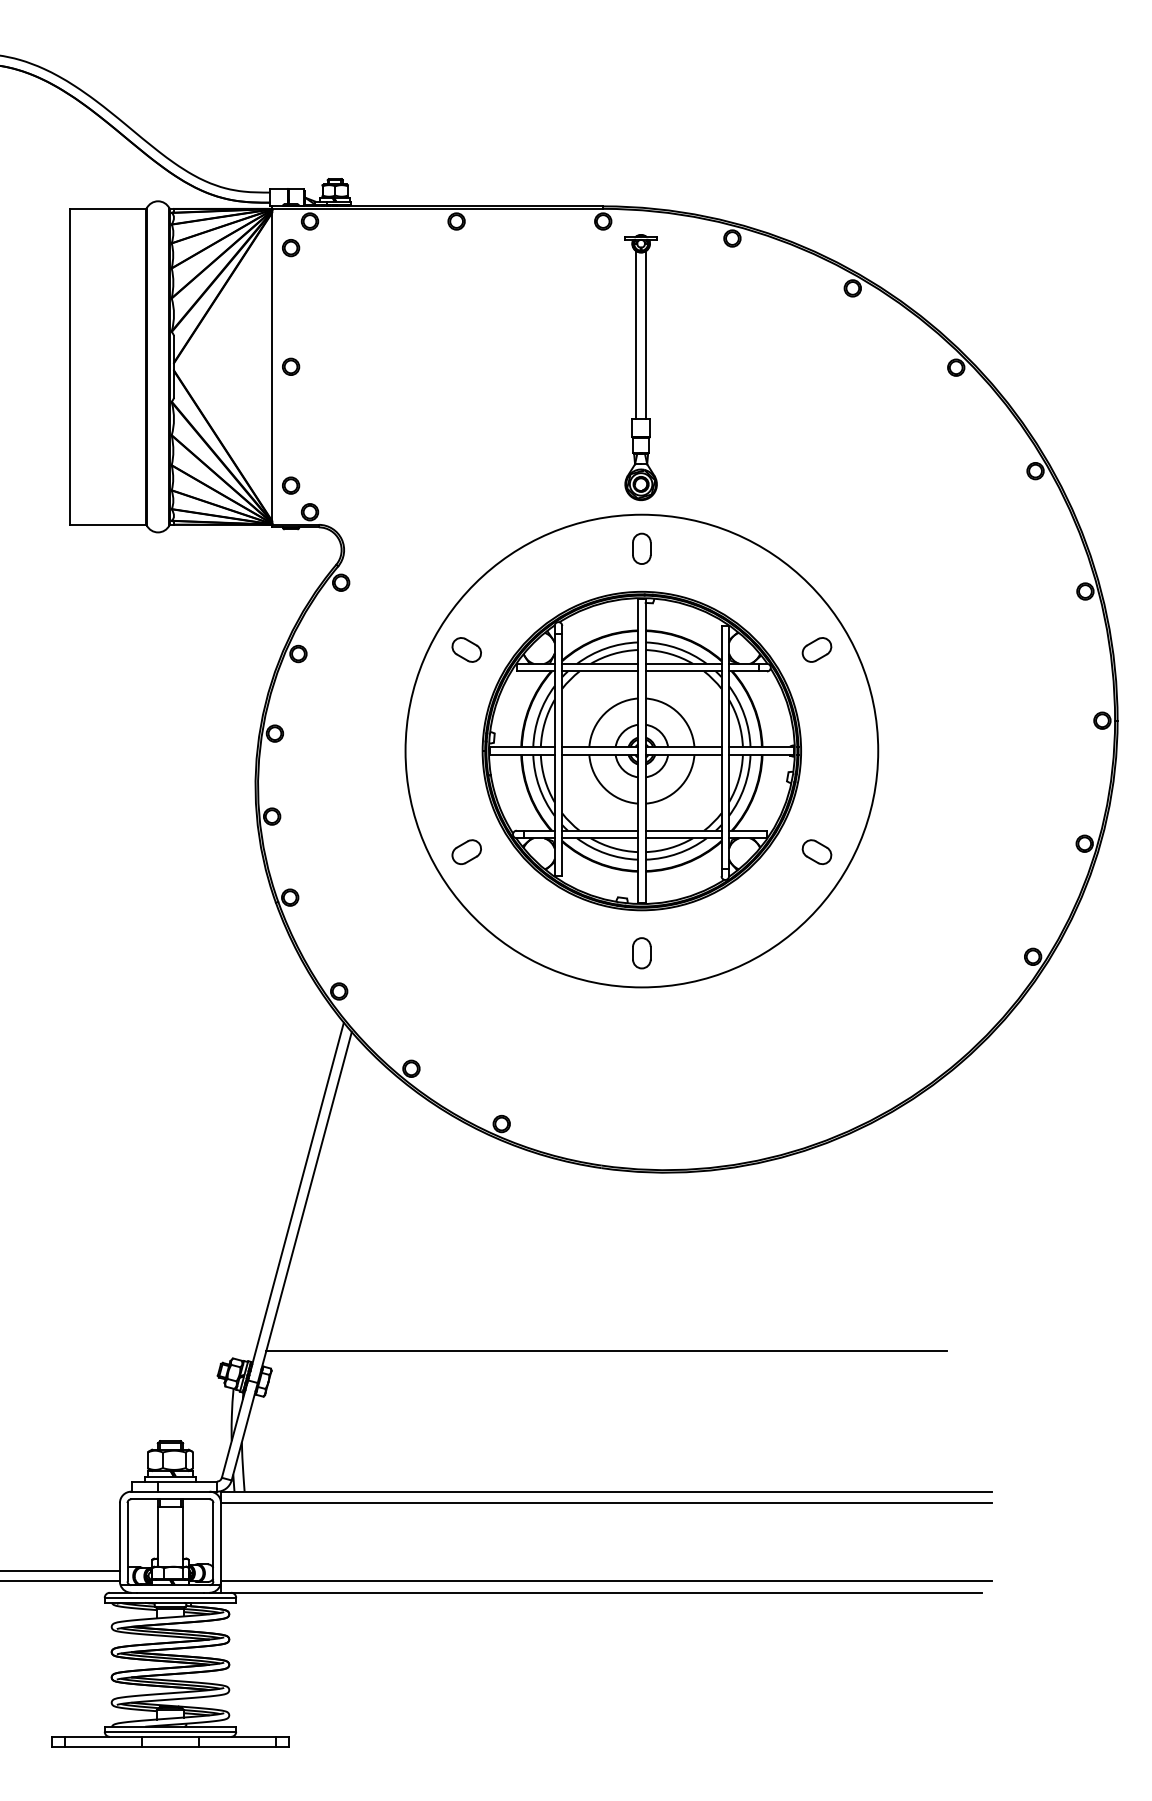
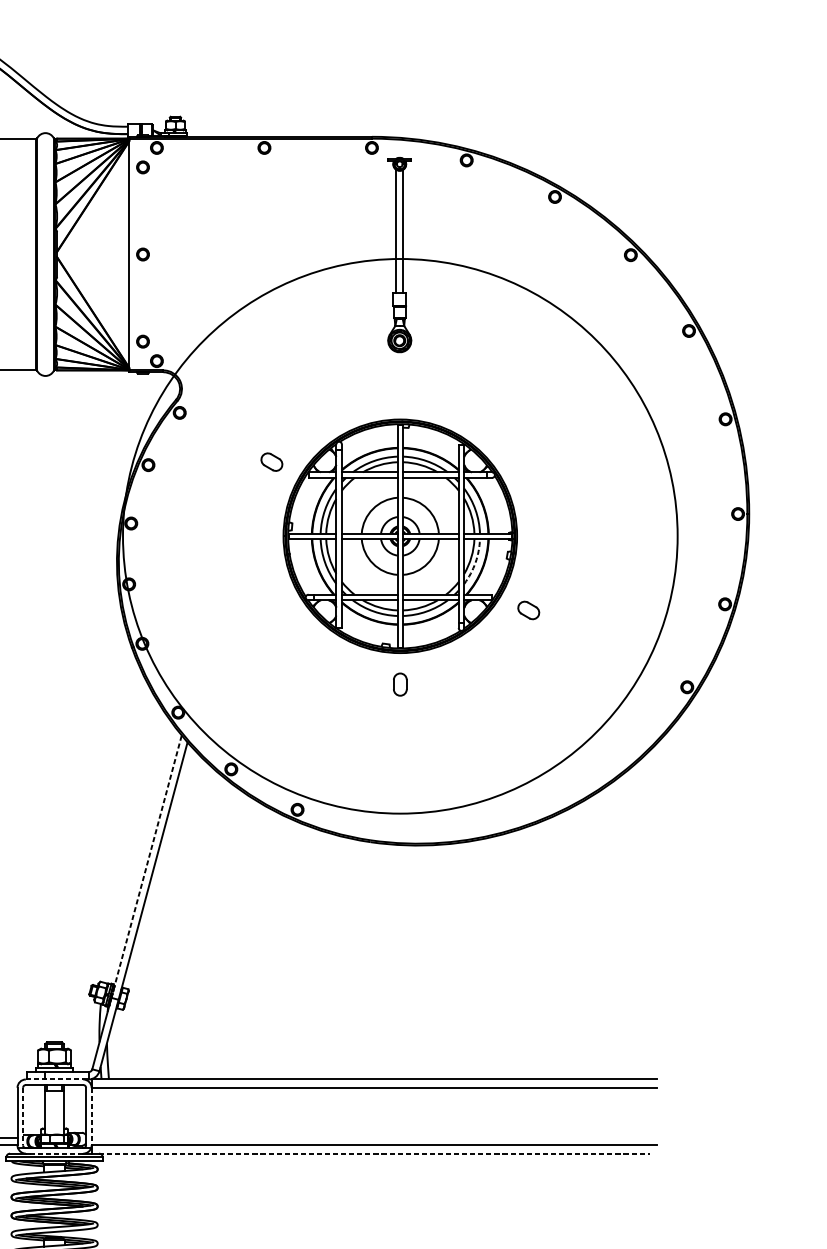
part: (641, 548) -> (400, 387), removed
part: (816, 649) -> (528, 461), removed
circle: (641, 750) -> (400, 535), size x1.6
arc: (744, 787) -> (475, 563), solid -> dashed
part: (466, 851) -> (271, 609), removed
line: (296, 1201) -> (147, 866), solid -> dashed
line: (606, 1350) -> (374, 975), removed
line: (170, 1491) -> (54, 1079), solid -> dashed
line: (127, 1542) -> (23, 1116), solid -> dashed
line: (221, 1542) -> (92, 1116), solid -> dashed
line: (170, 1592) -> (54, 1153), solid -> dashed
line: (607, 1592) -> (375, 1153), solid -> dashed

